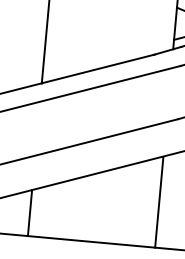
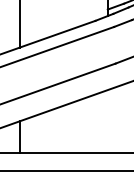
line: (158, 201) -> (107, 121), removed

